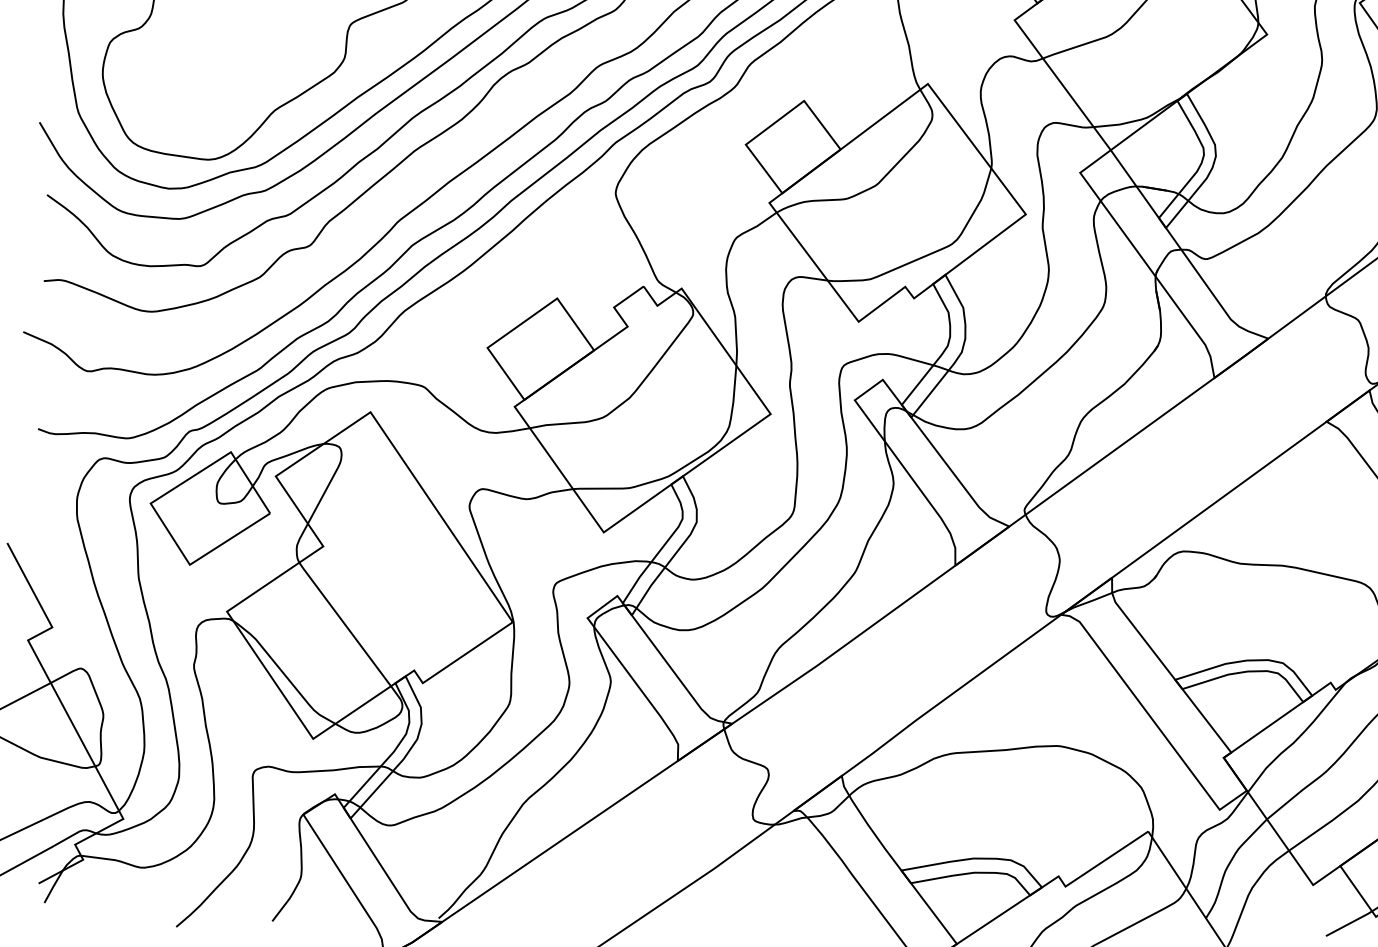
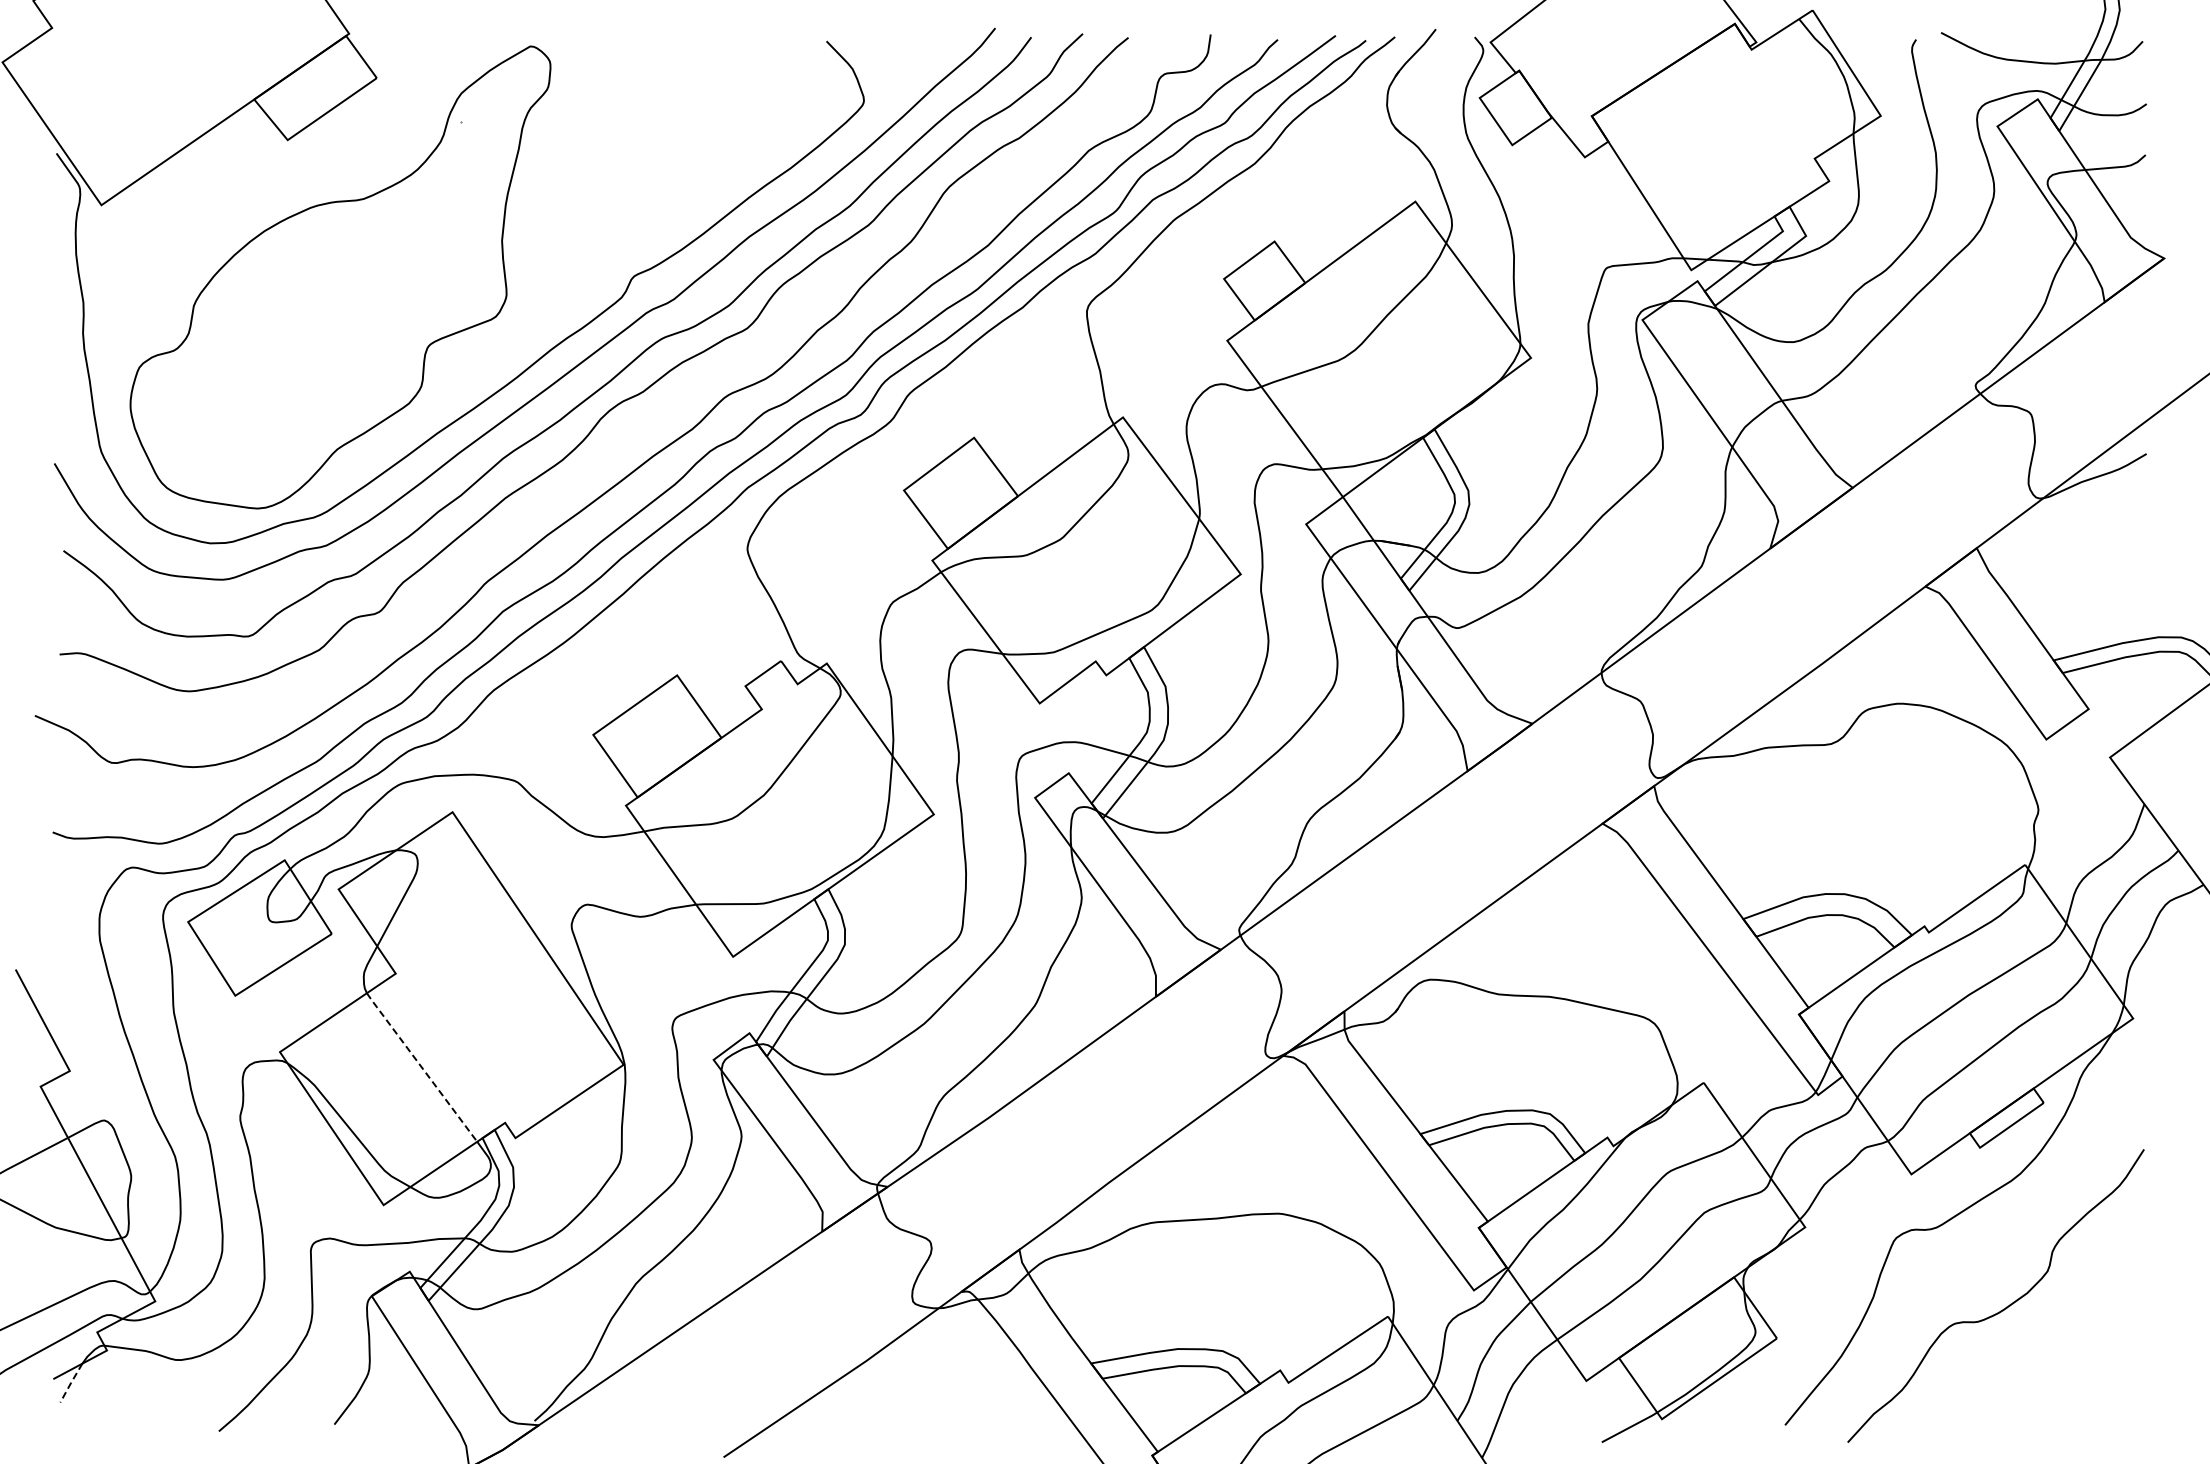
line: (344, 624) -> (421, 1067), solid -> dashed
line: (53, 886) -> (71, 1382), solid -> dashed

